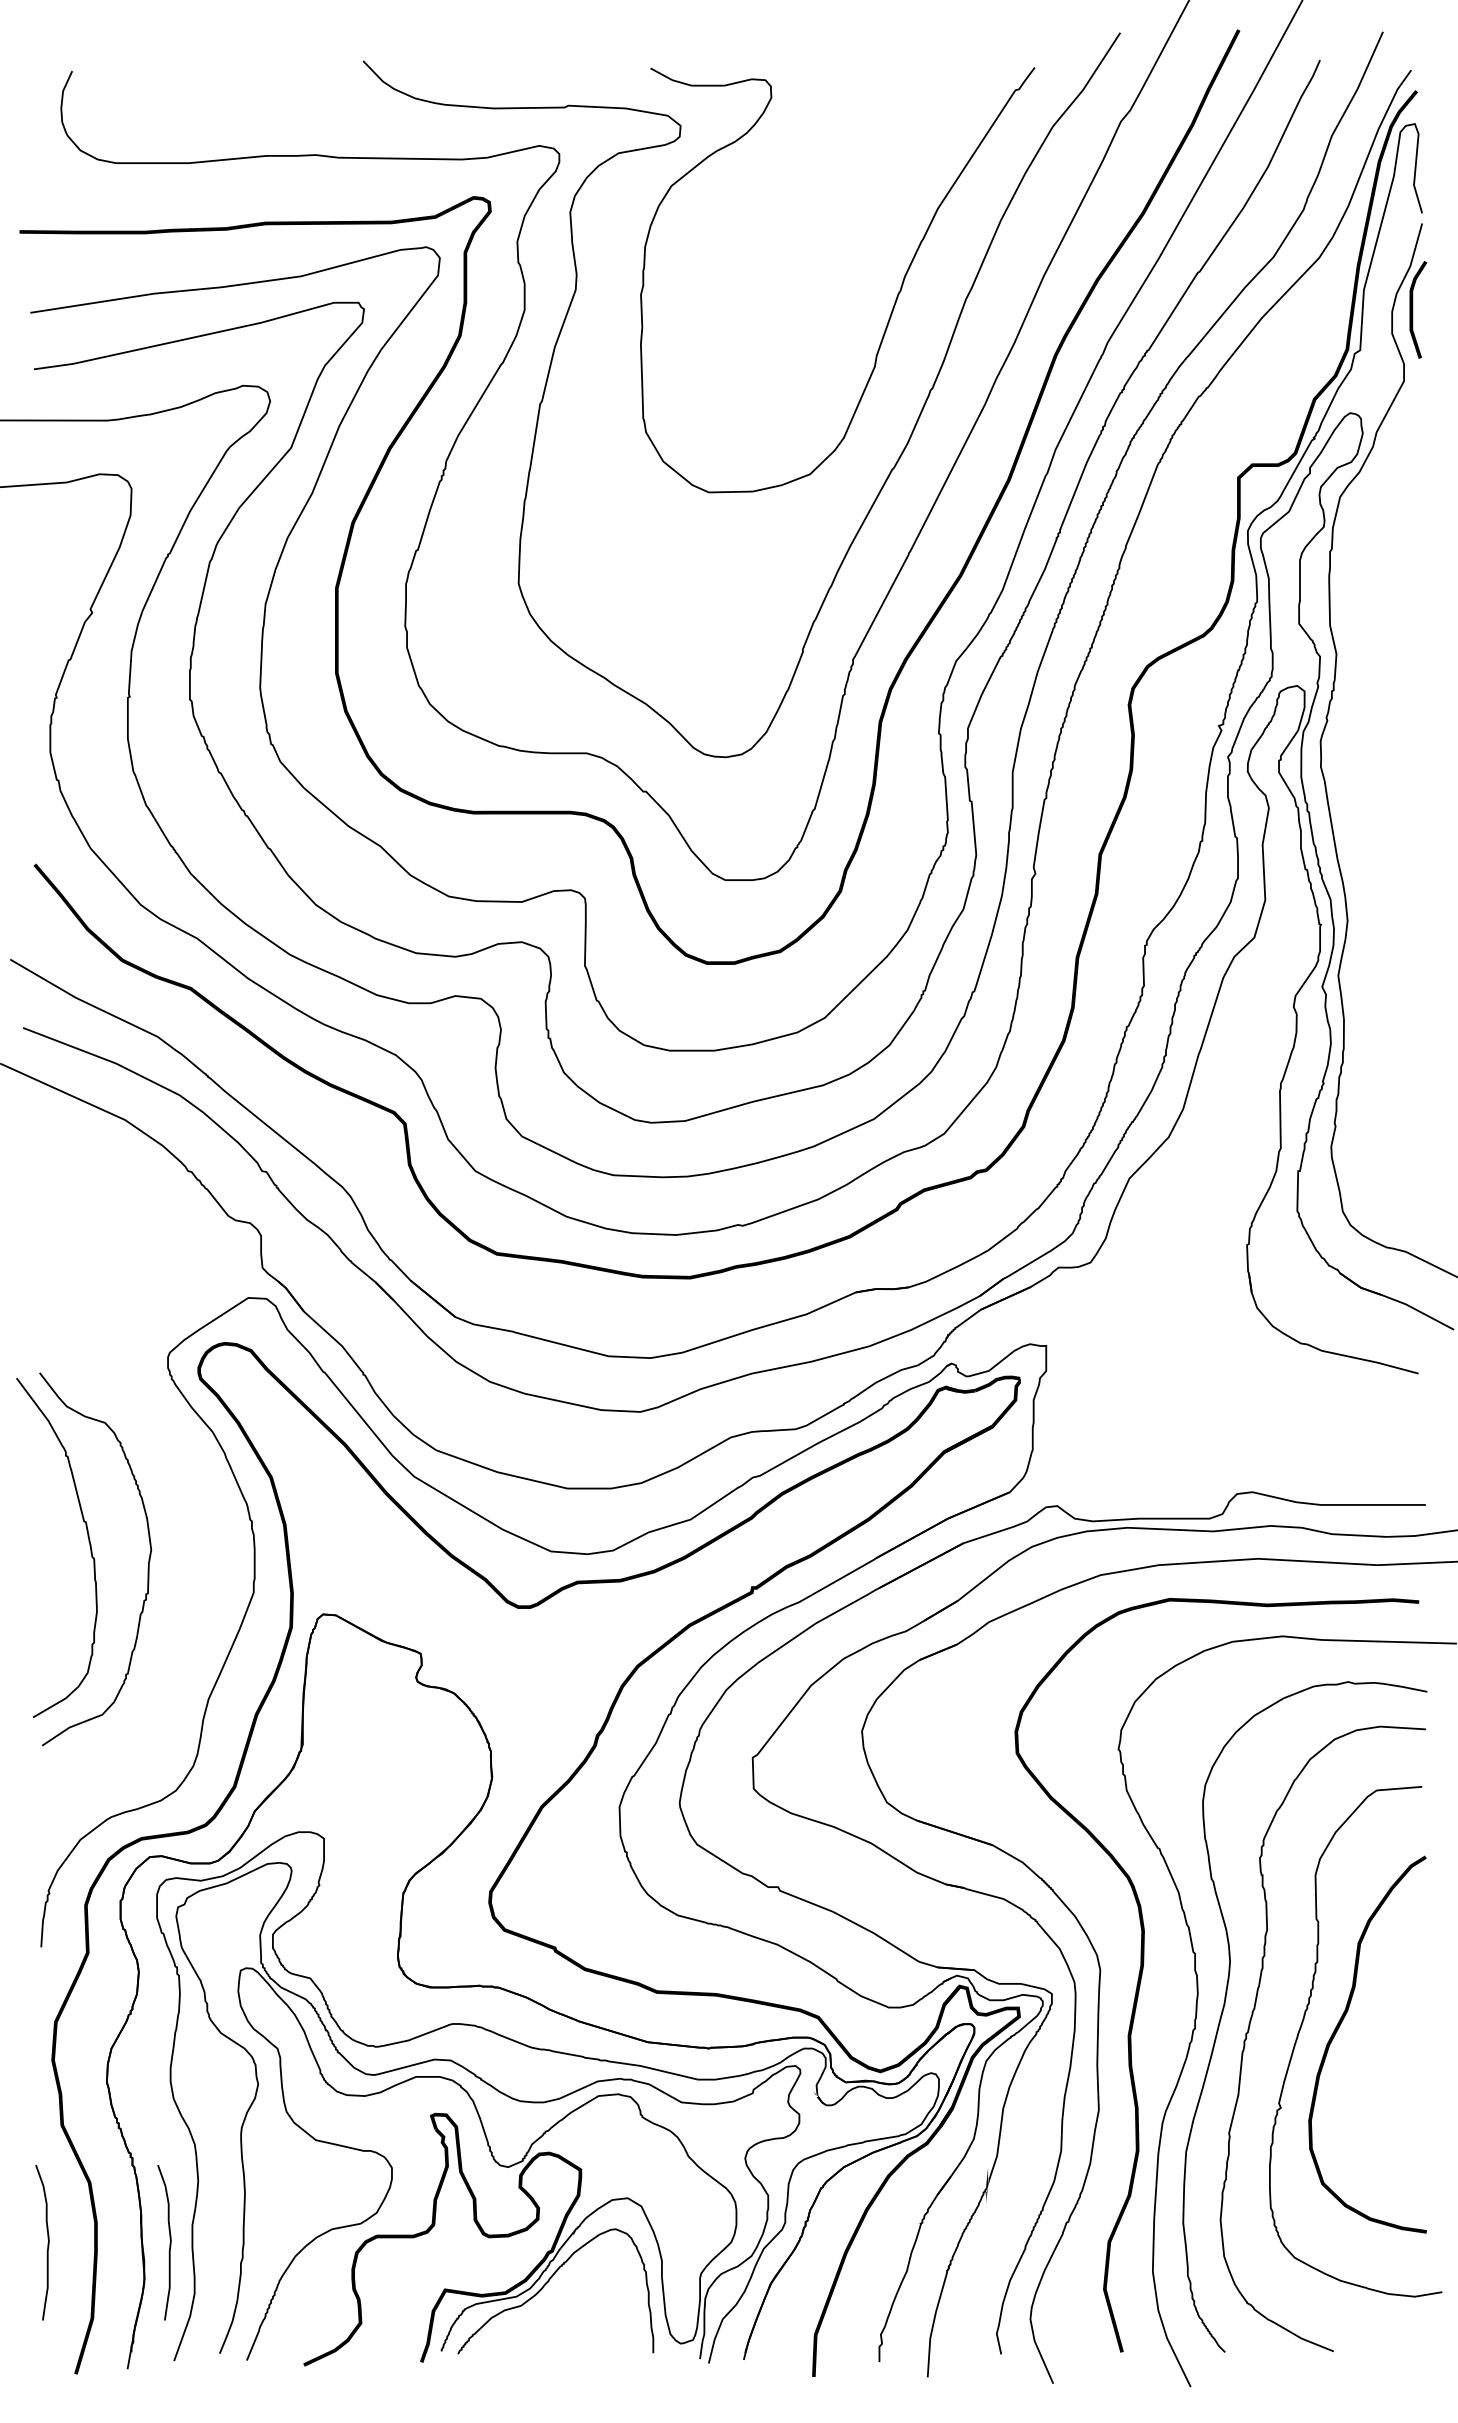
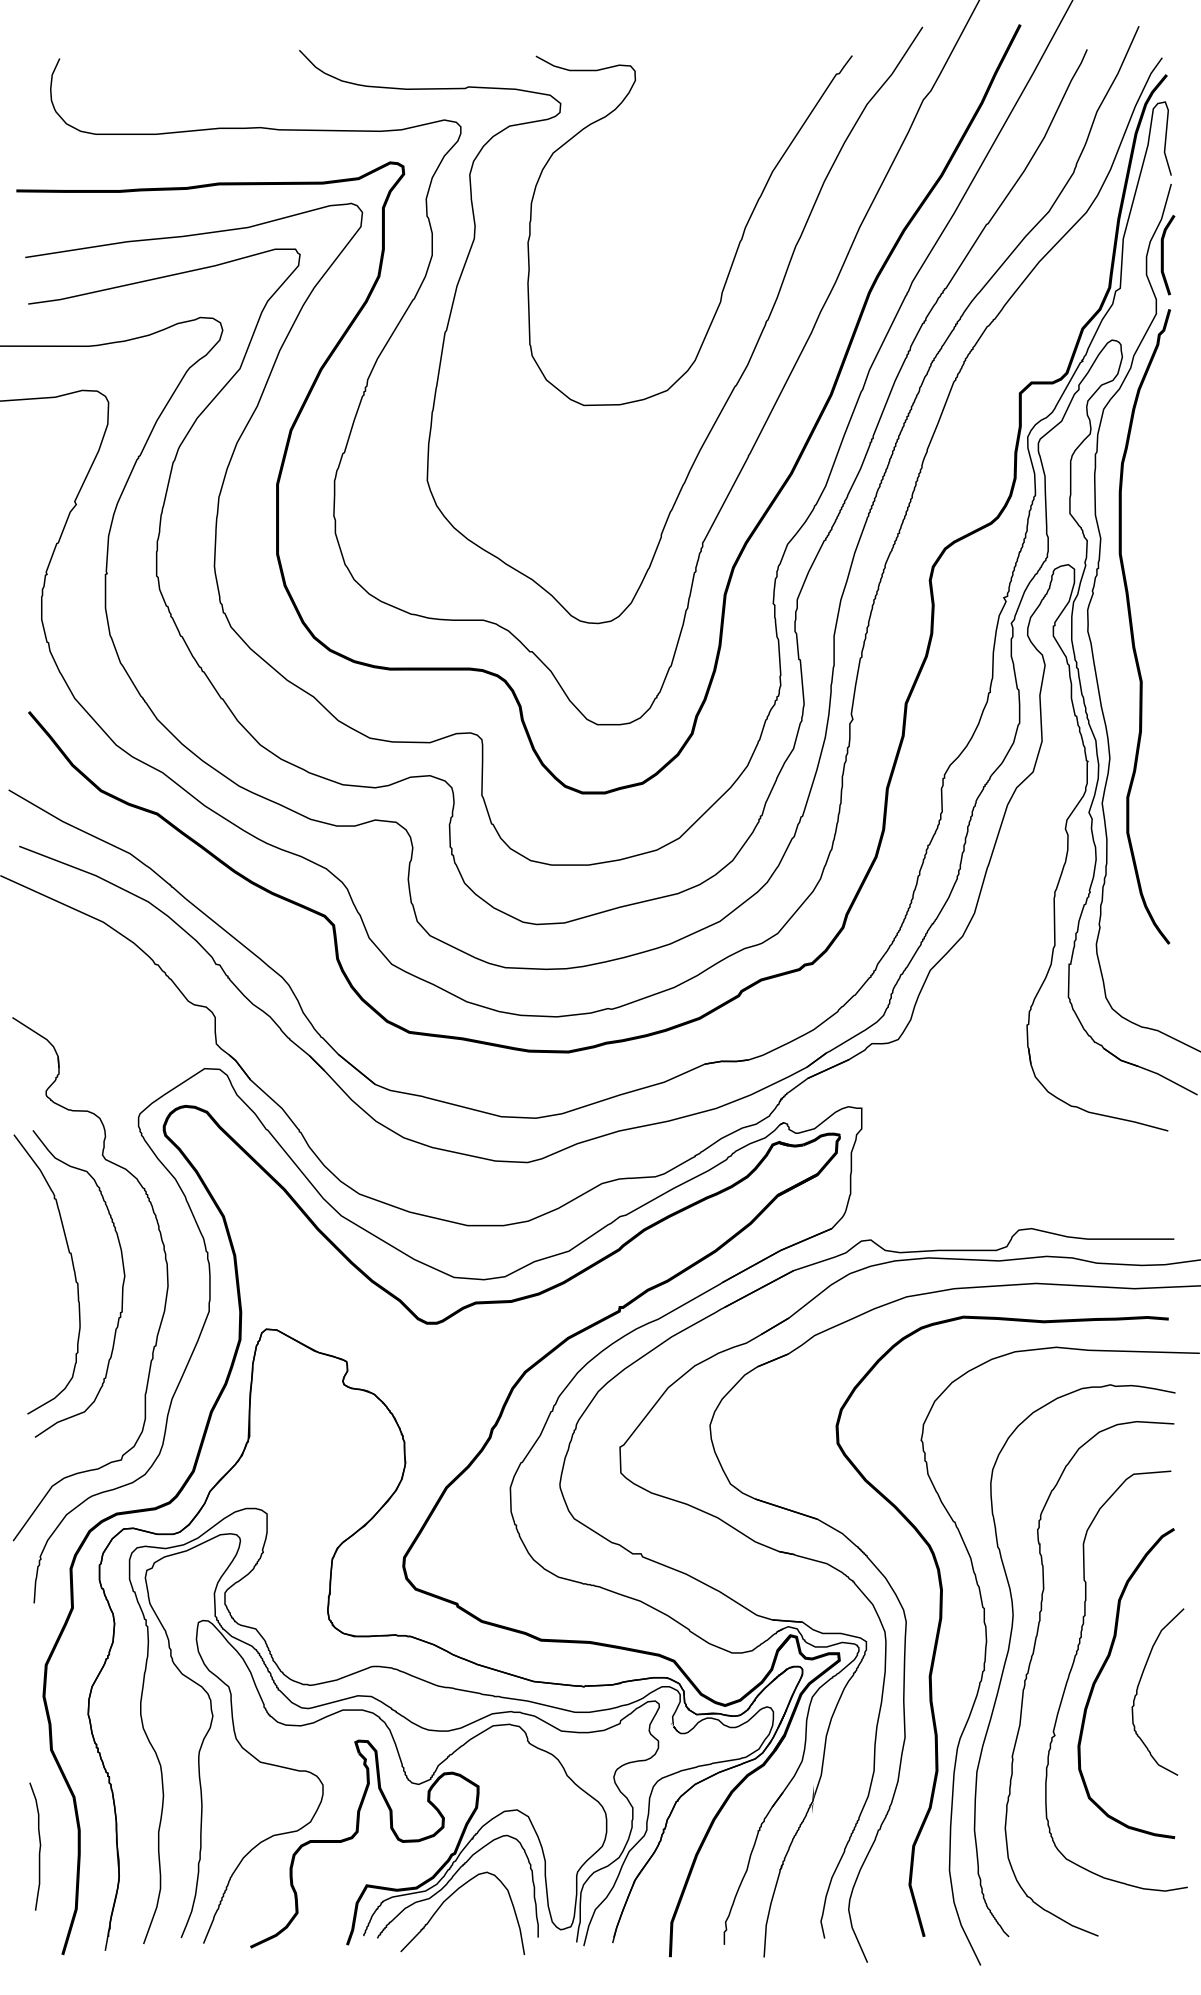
curve: (1375, 761) -> (1132, 626), added
part: (202, 1553) -> (166, 1279), added
curve: (1383, 2046) -> (1139, 1685), added
curve: (169, 2242) -> (139, 1846), removed
curve: (547, 2303) -> (451, 1896), added

